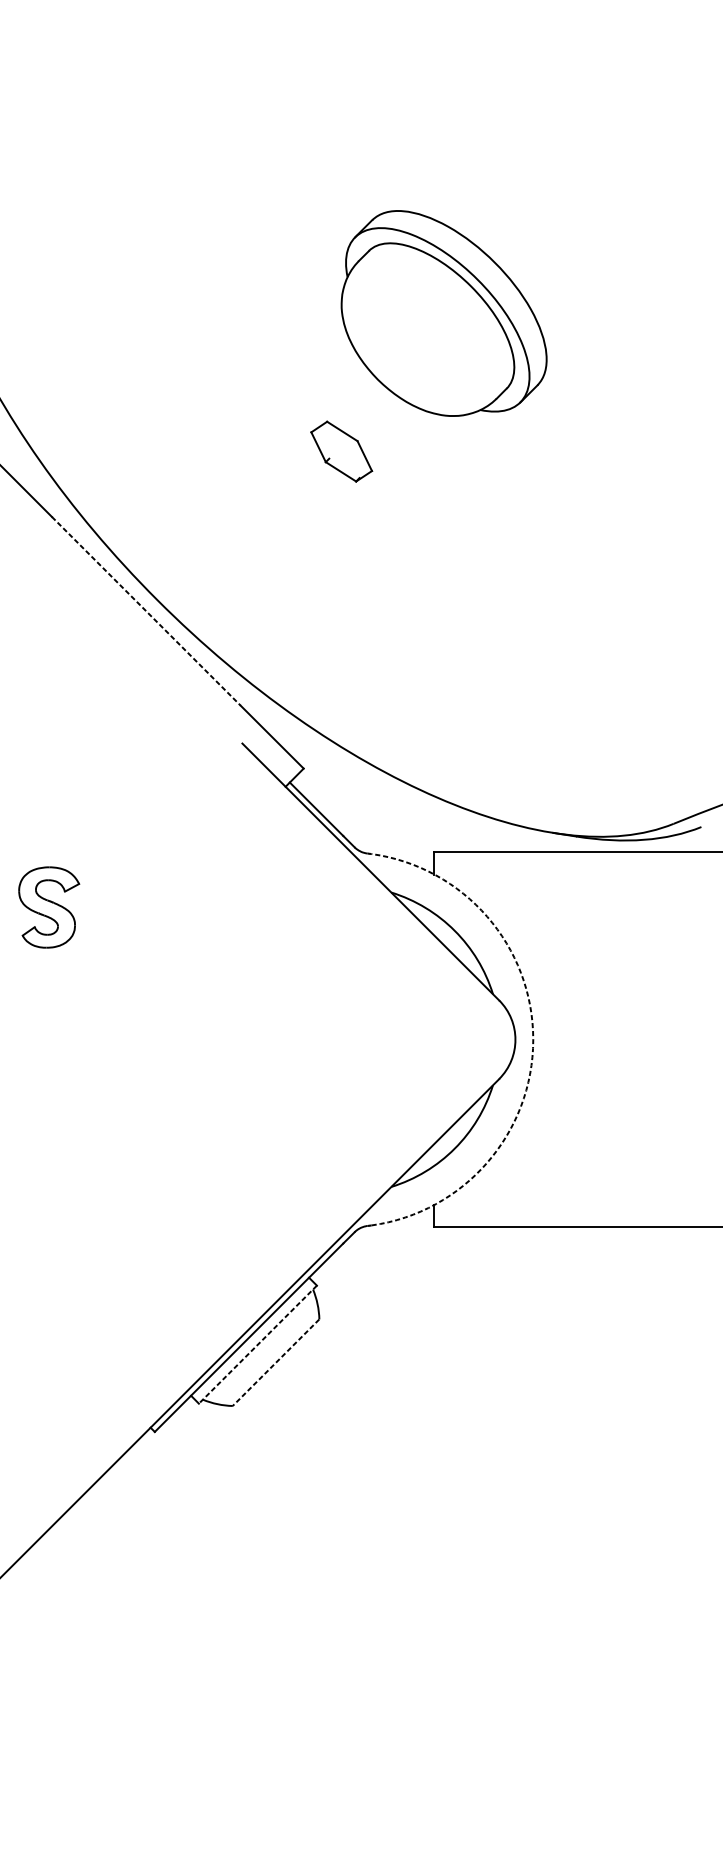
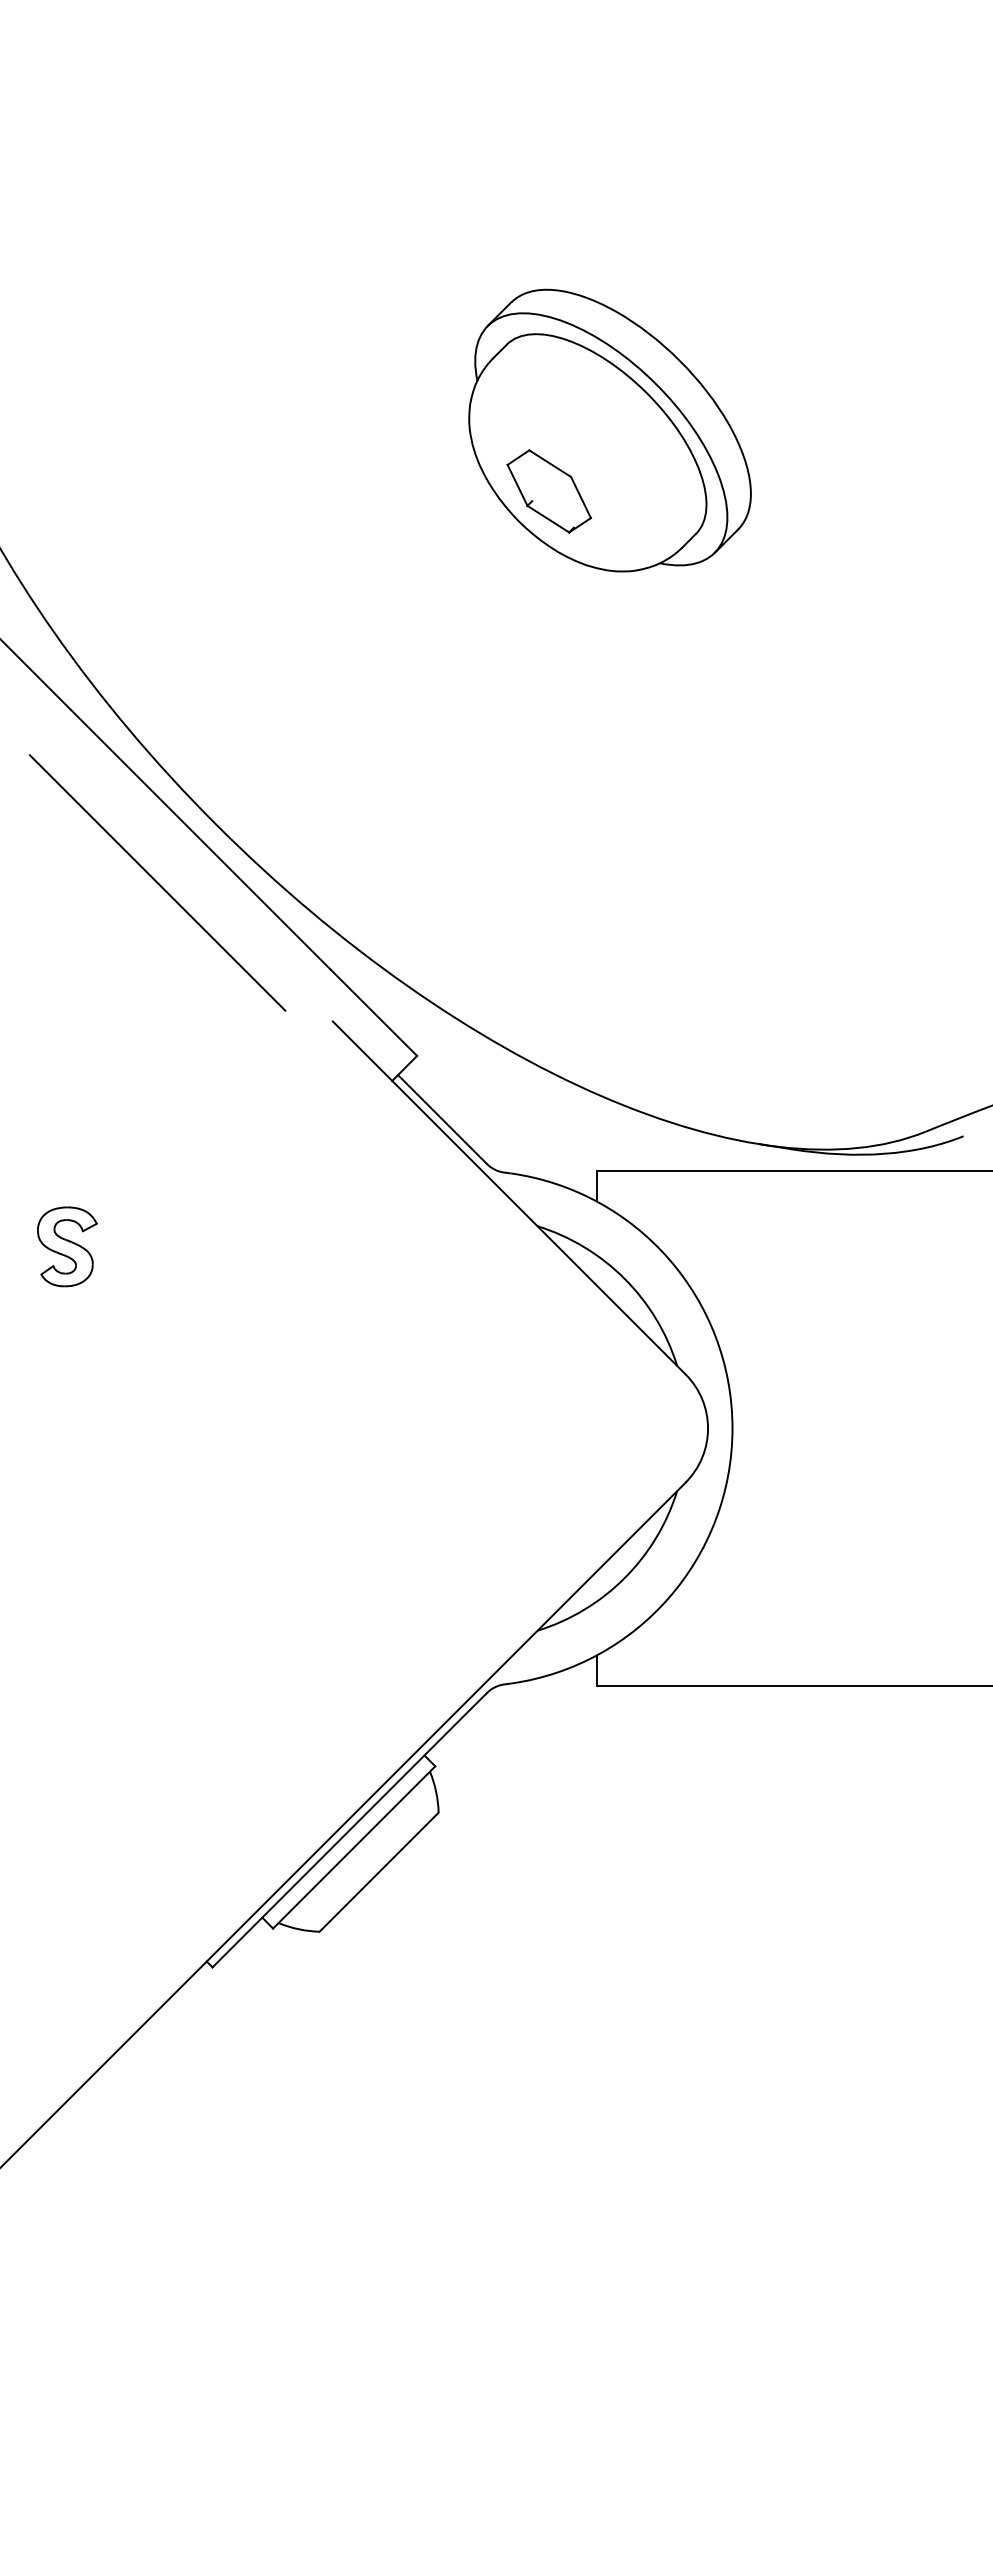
part: (341, 451) -> (549, 491), moved
line: (146, 611) -> (201, 840), dashed -> solid
line: (114, 642) -> (157, 882), added
part: (49, 907) -> (67, 1246), size x0.71
arc: (533, 1039) -> (732, 1428), dashed -> solid
line: (258, 1344) -> (354, 1847), dashed -> solid
line: (275, 1362) -> (378, 1872), dashed -> solid

